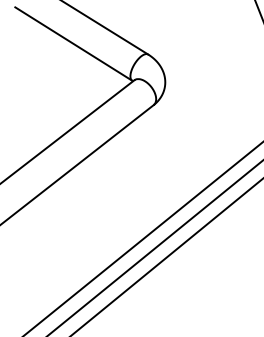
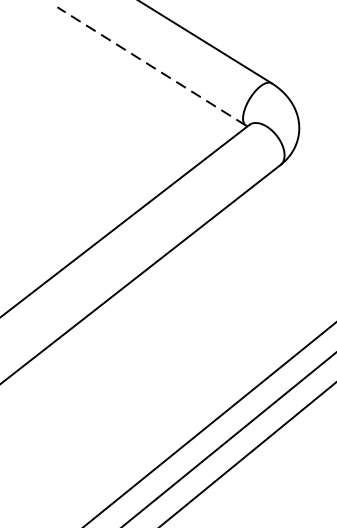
line: (73, 43) -> (151, 65), solid -> dashed

